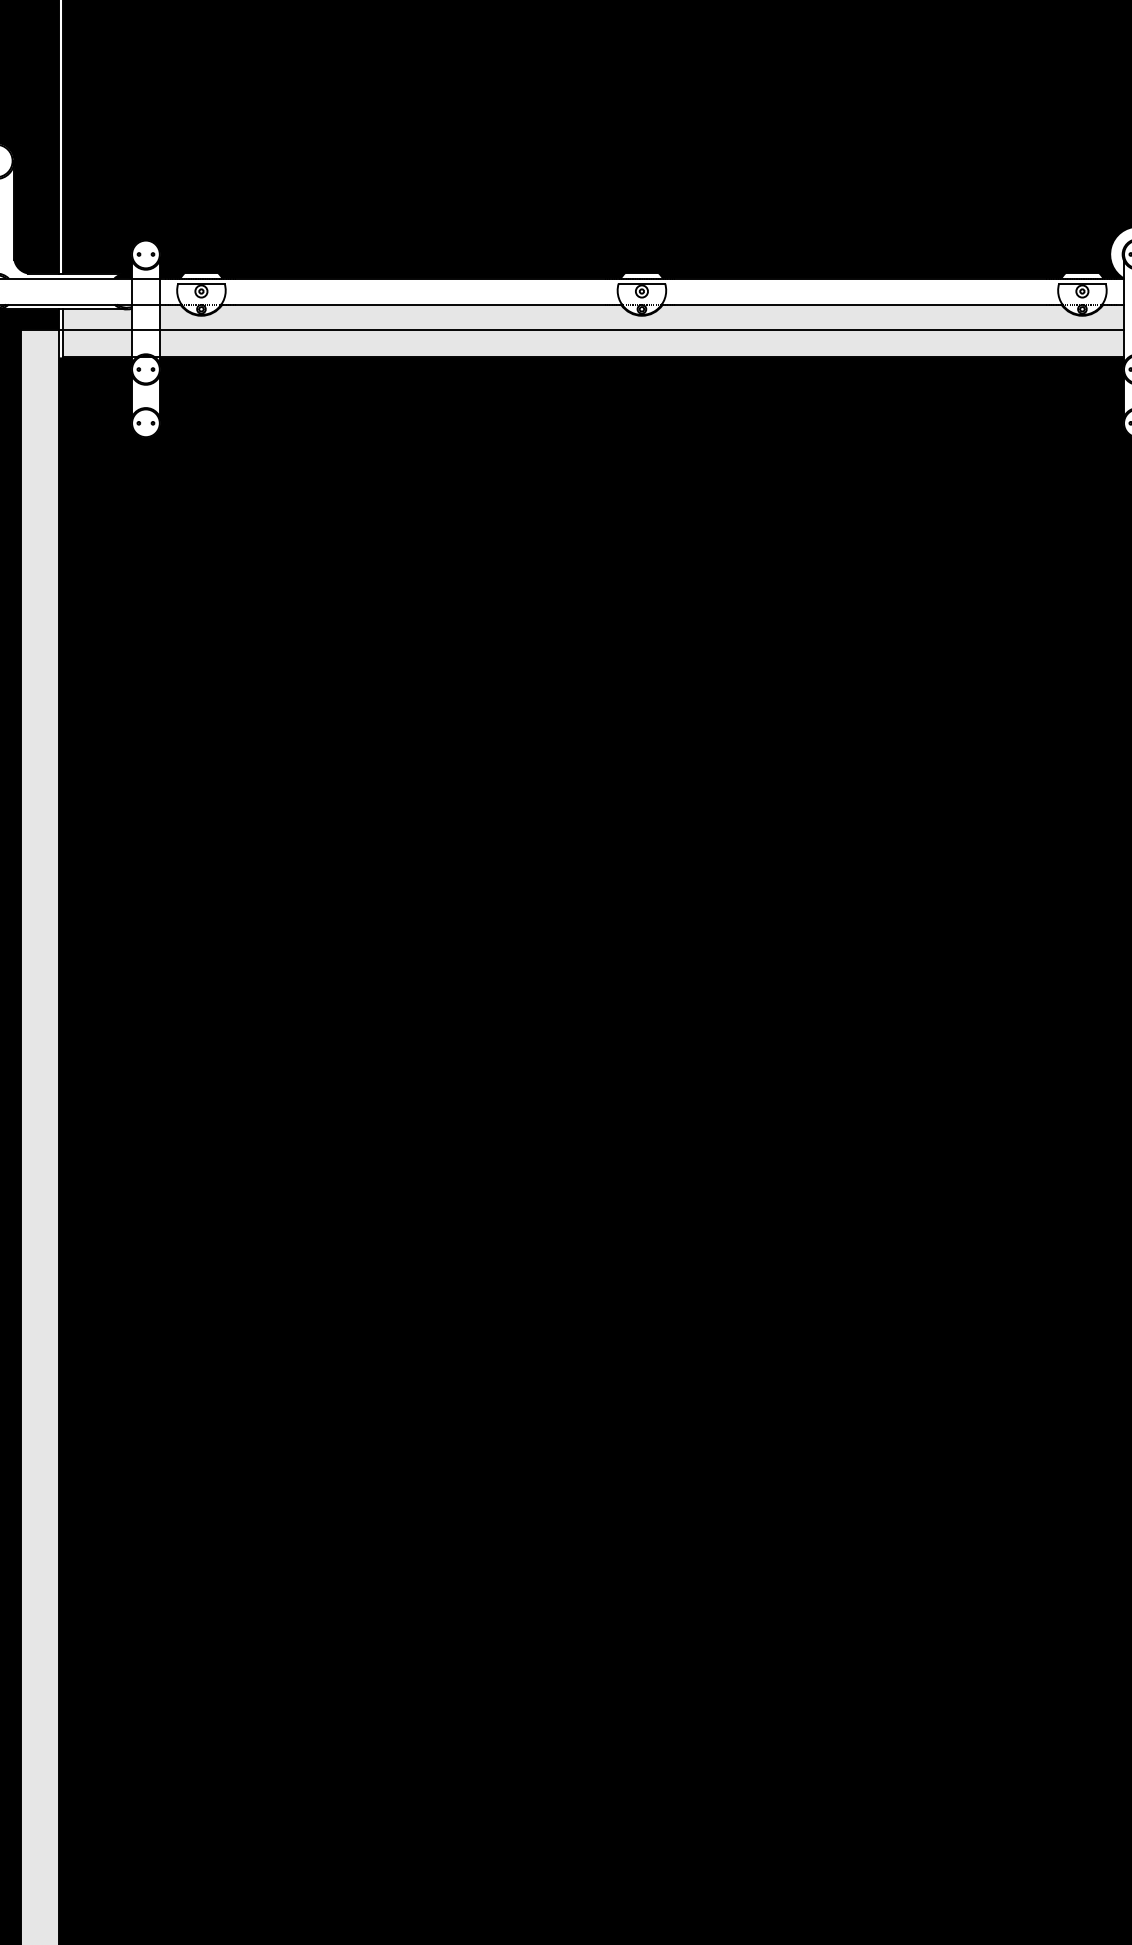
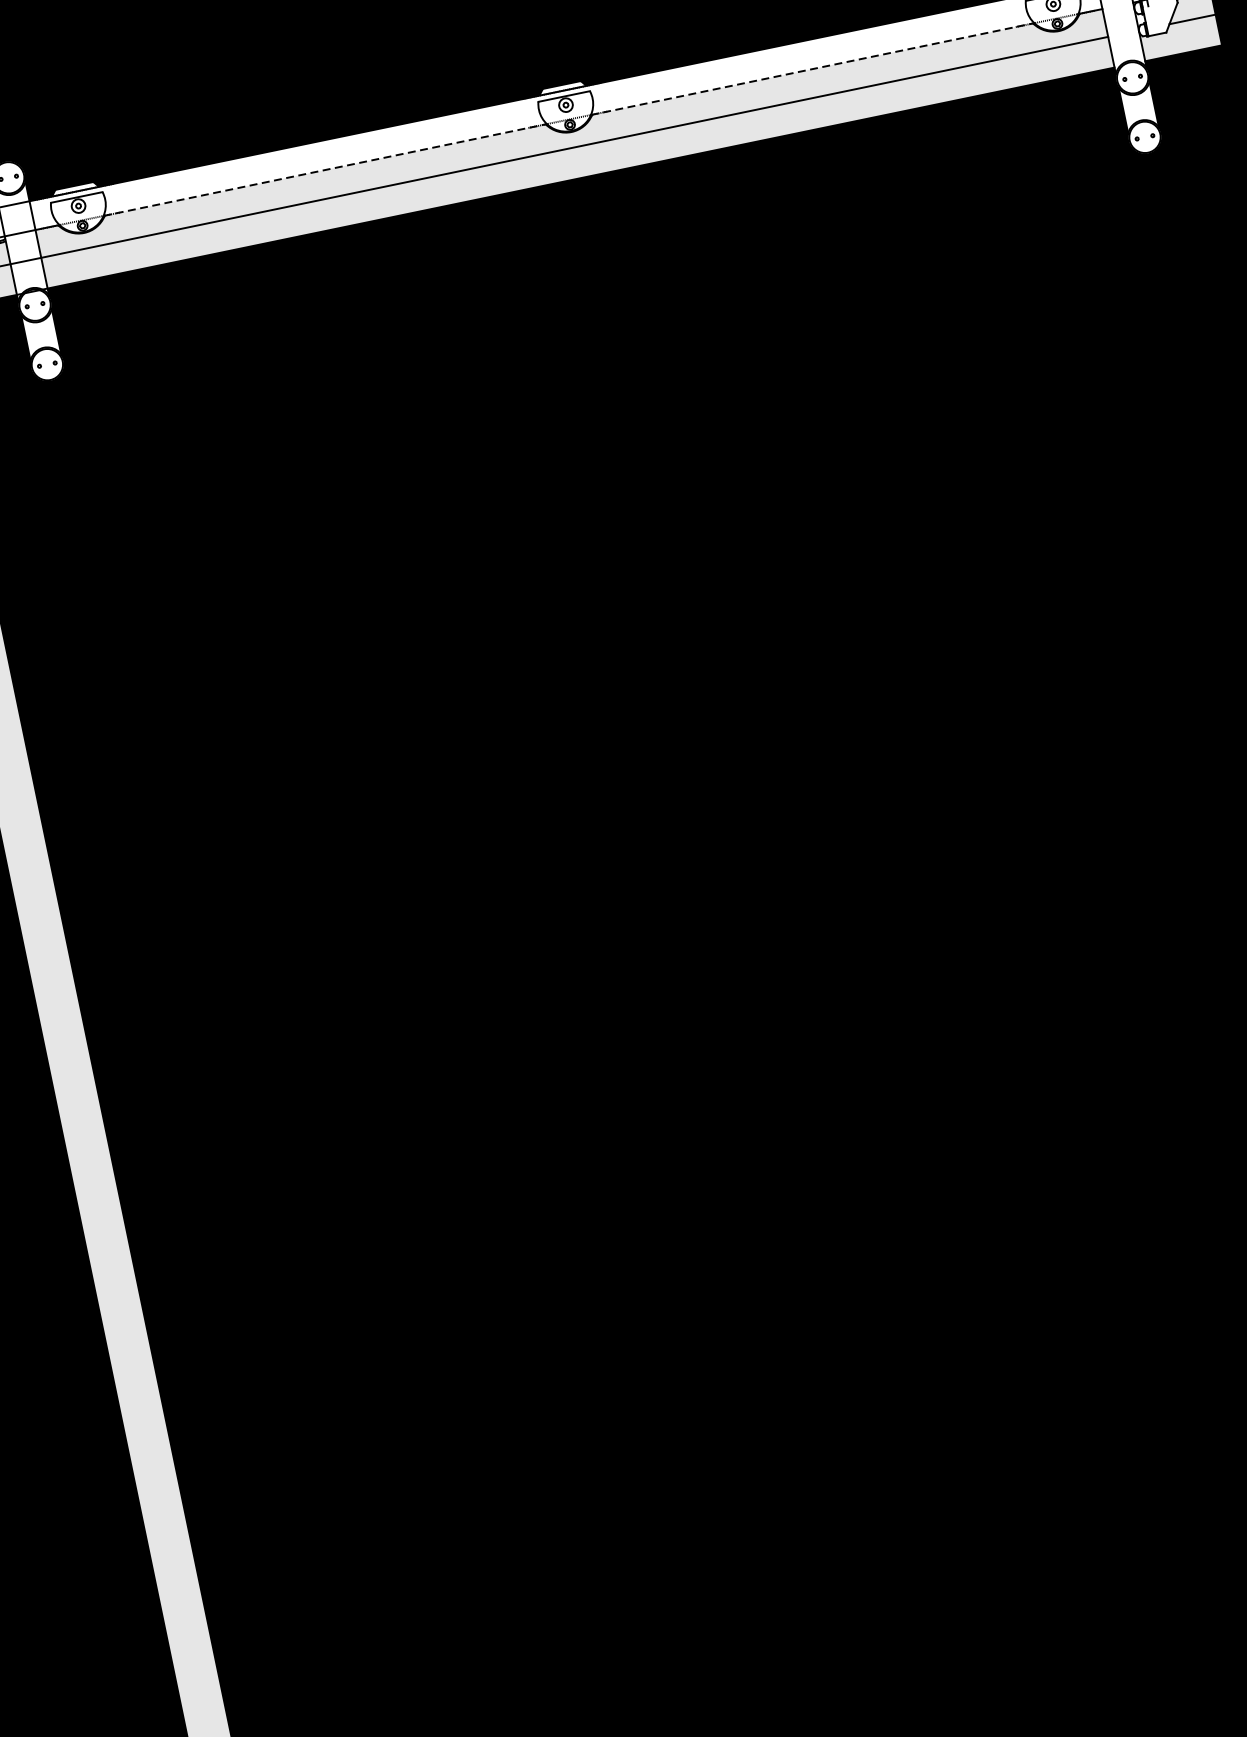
line: (422, 304) -> (326, 169), solid -> dashed
line: (862, 304) -> (813, 68), solid -> dashed

